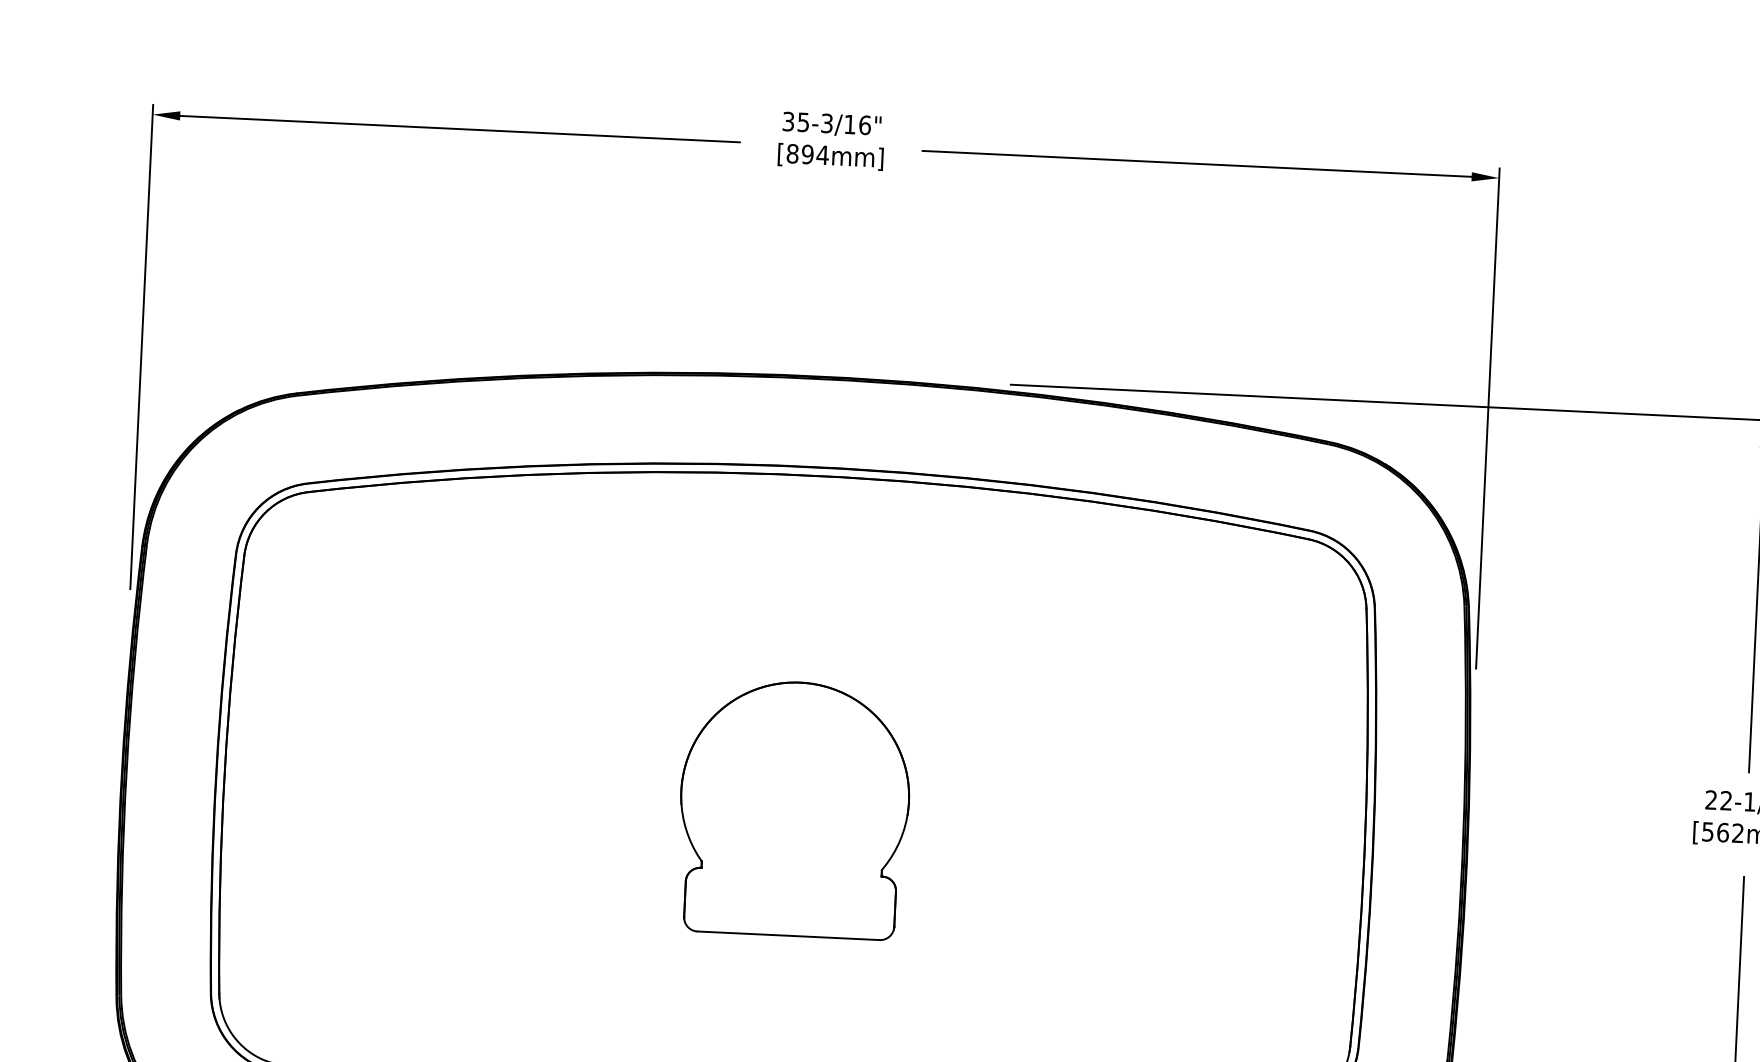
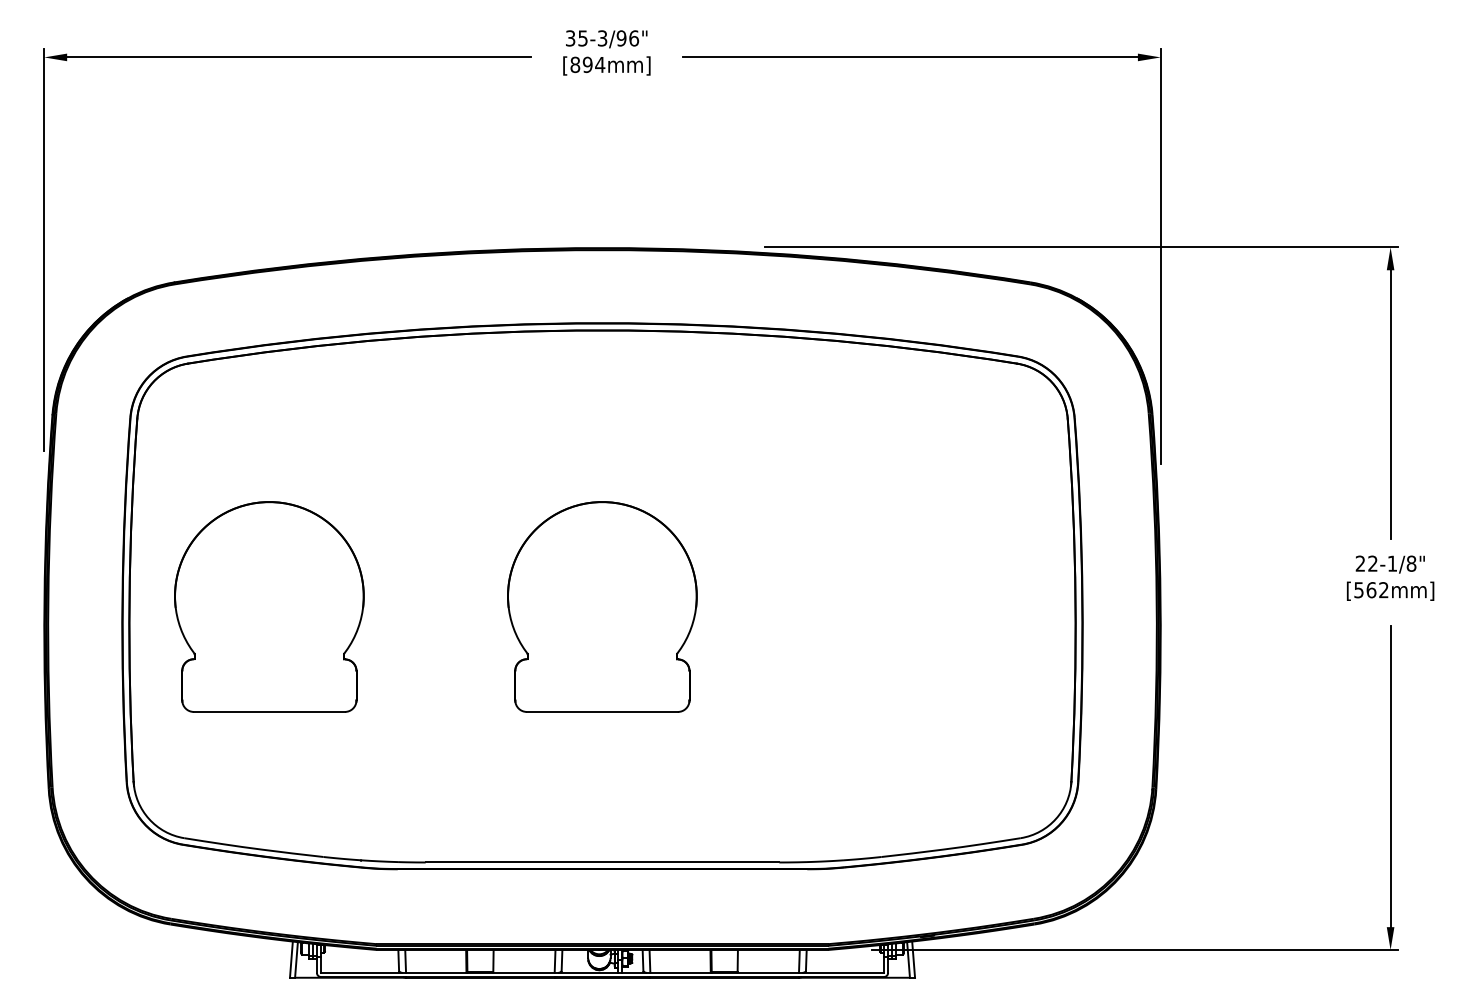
text: (849, 124) -> (621, 38), 35-3/16" -> 35-3/96"
part: (393, 789) -> (269, 606), added

